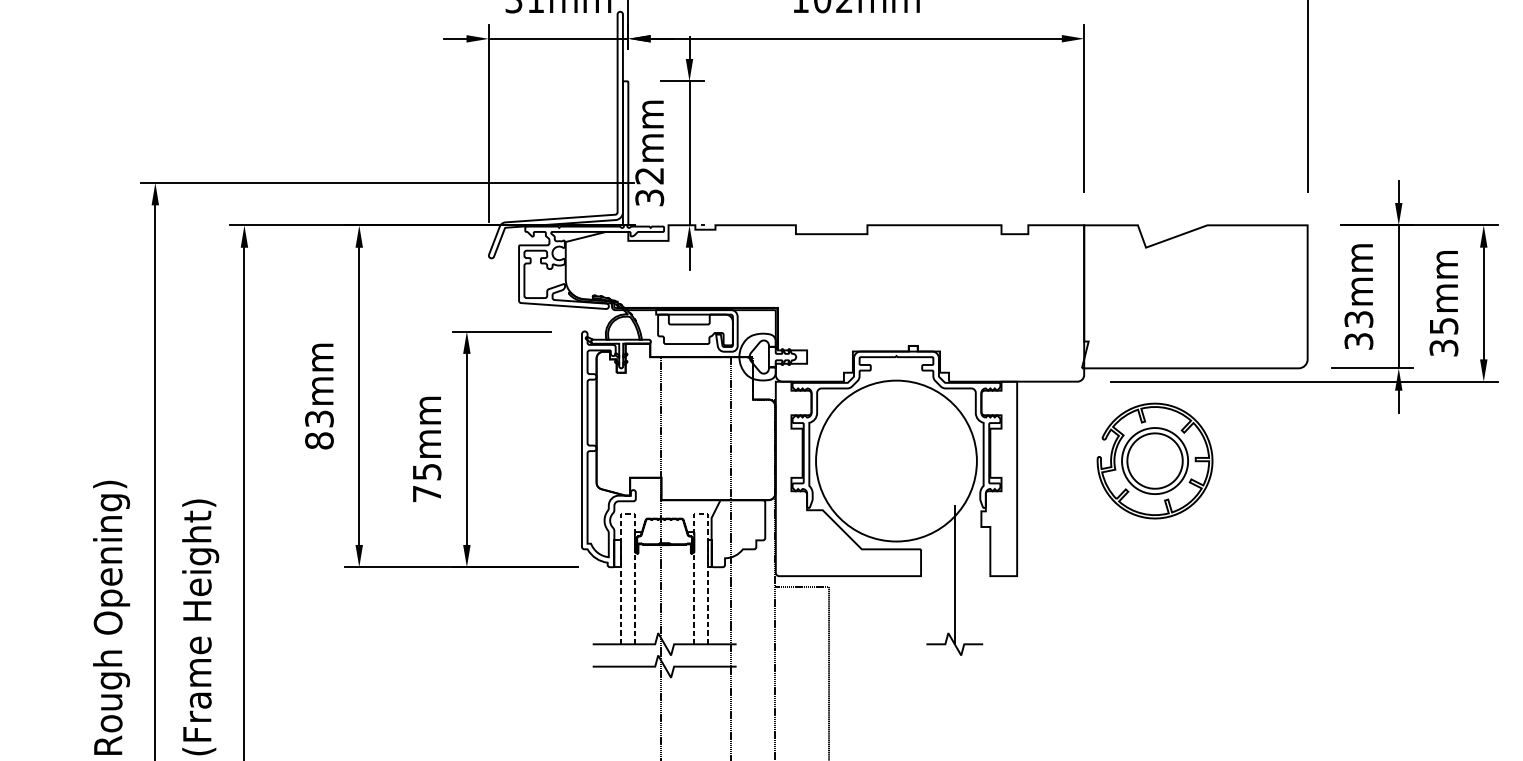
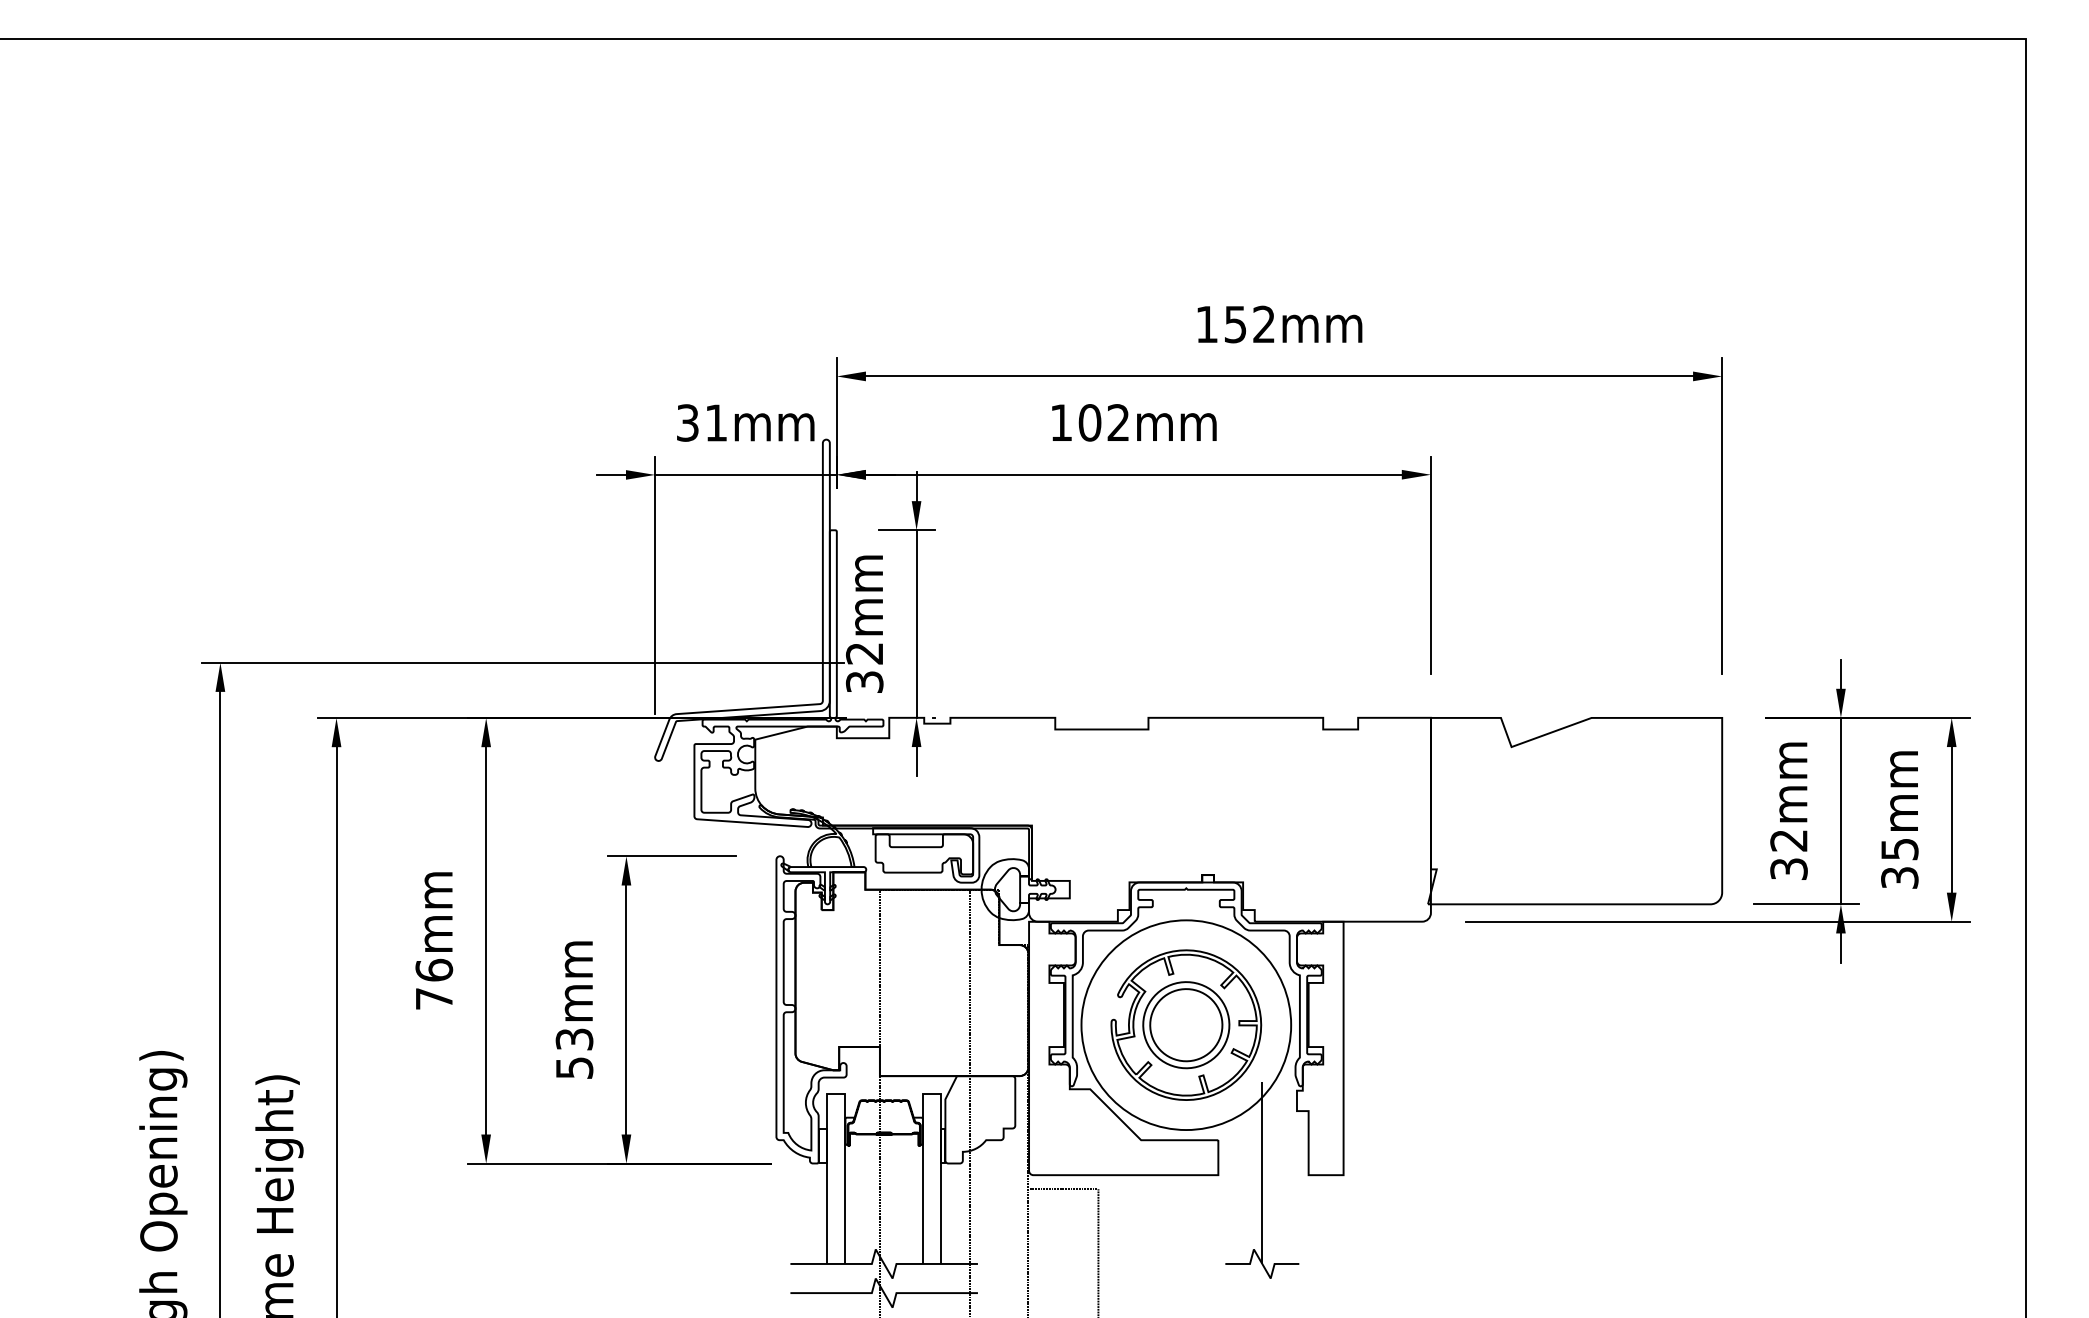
text: (1358, 319) -> (1788, 840), 33mm -> 32mm
text: (319, 429) -> (434, 984), 83mm -> 76mm
part: (1155, 460) -> (1186, 1024), moved
text: (427, 482) -> (574, 1053), 75mm -> 53mm
line: (628, 513) -> (836, 1093), dashed -> solid
line: (700, 513) -> (931, 1093), dashed -> solid

